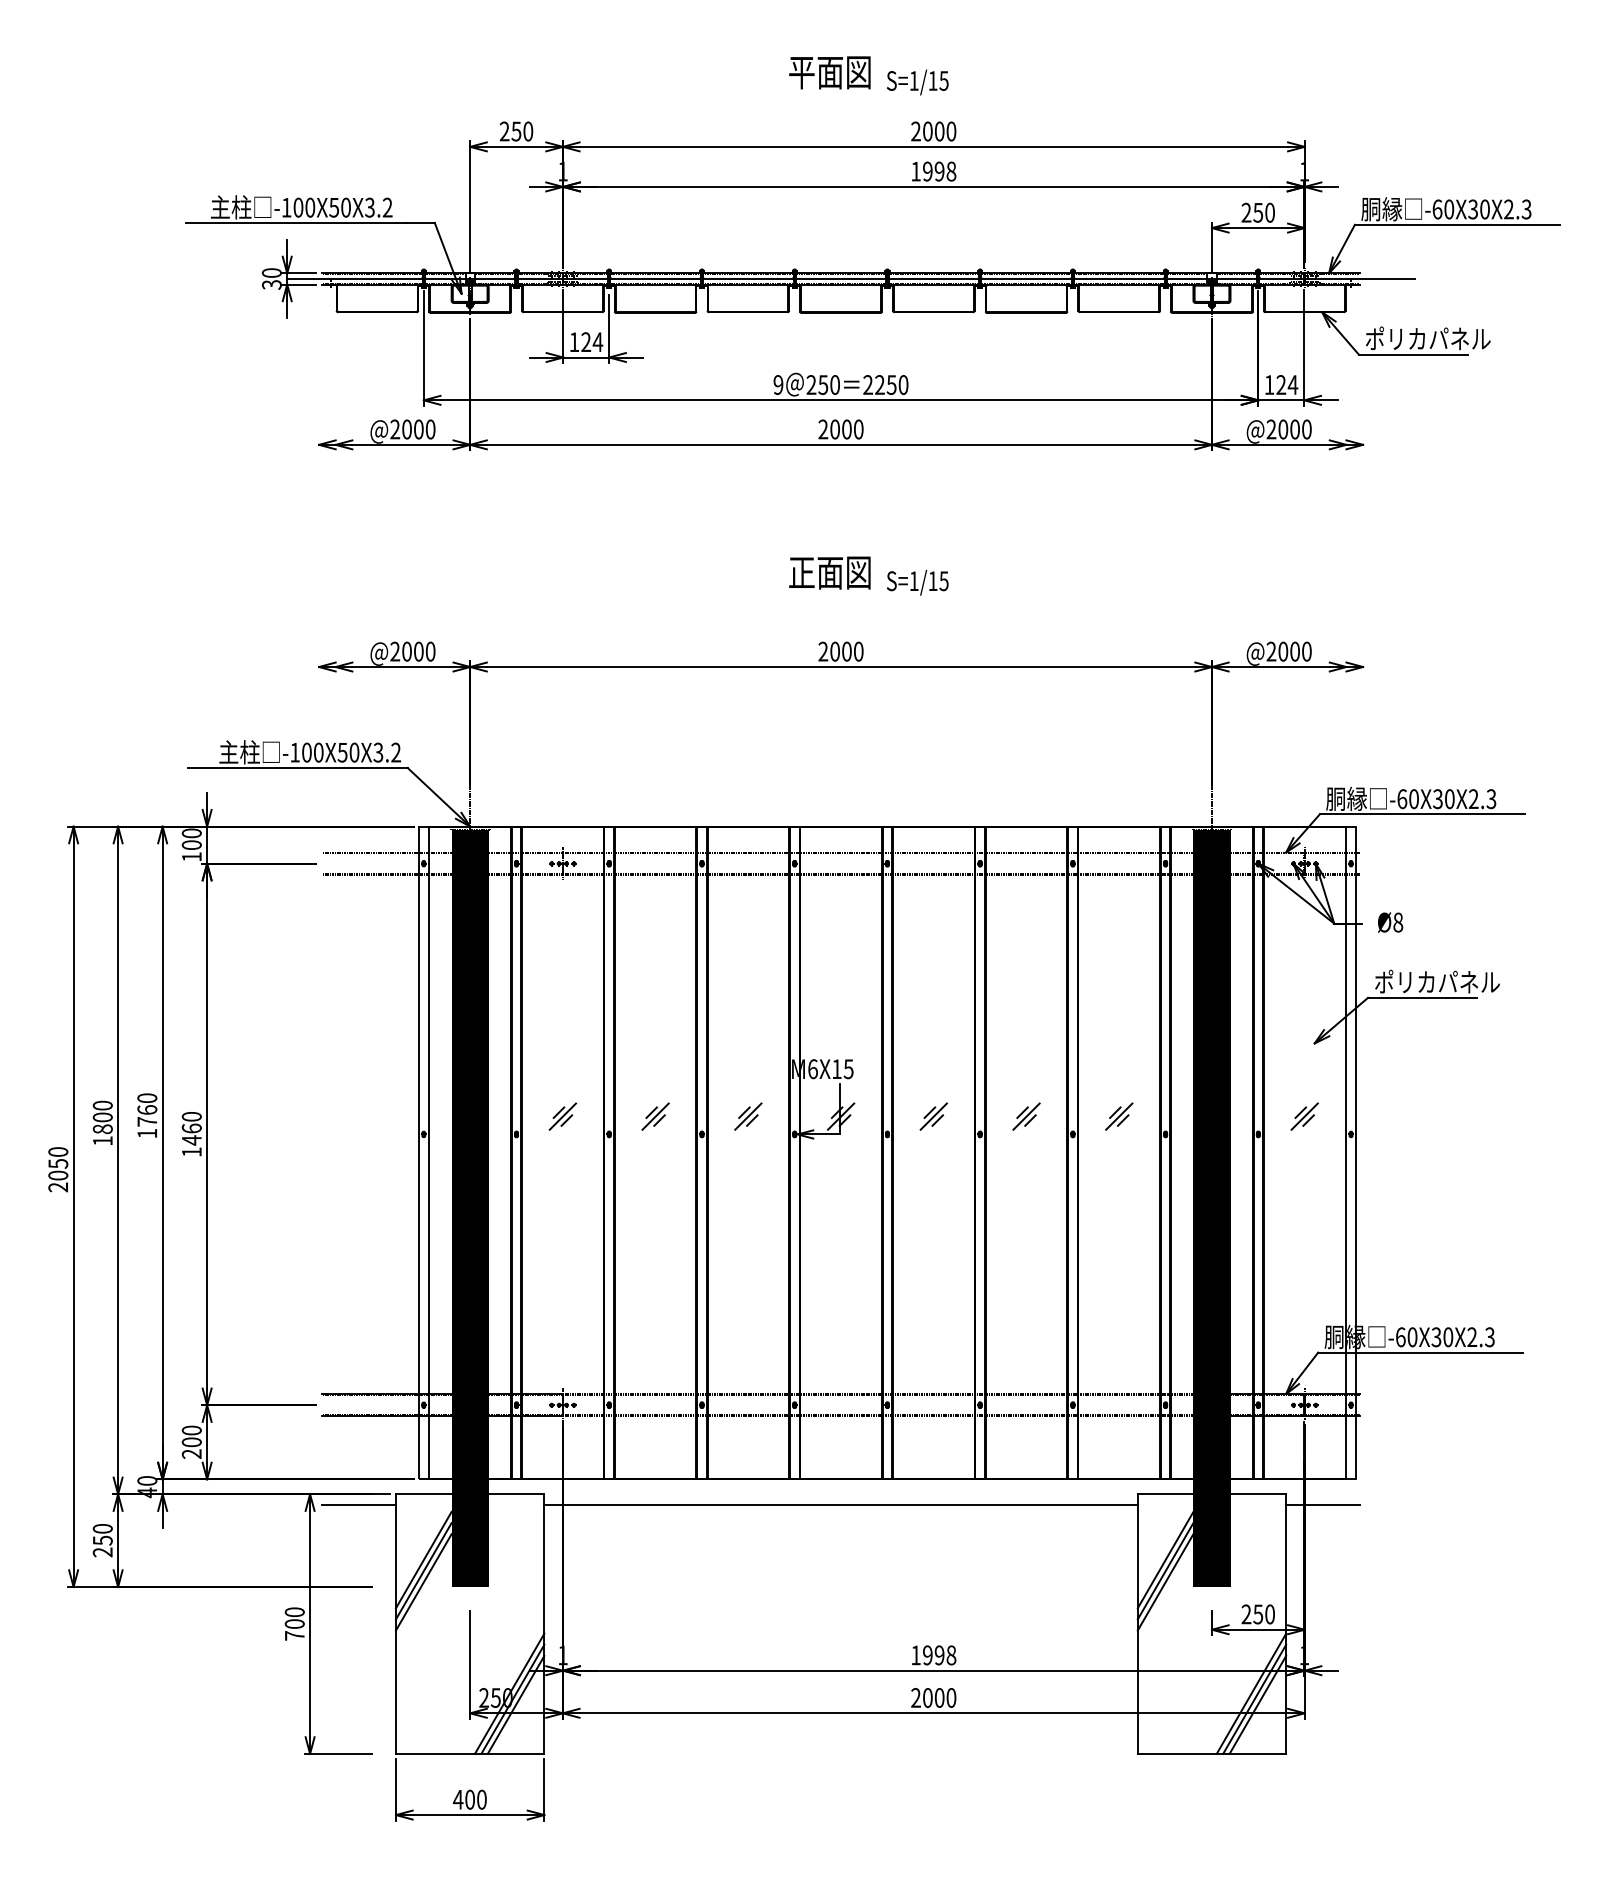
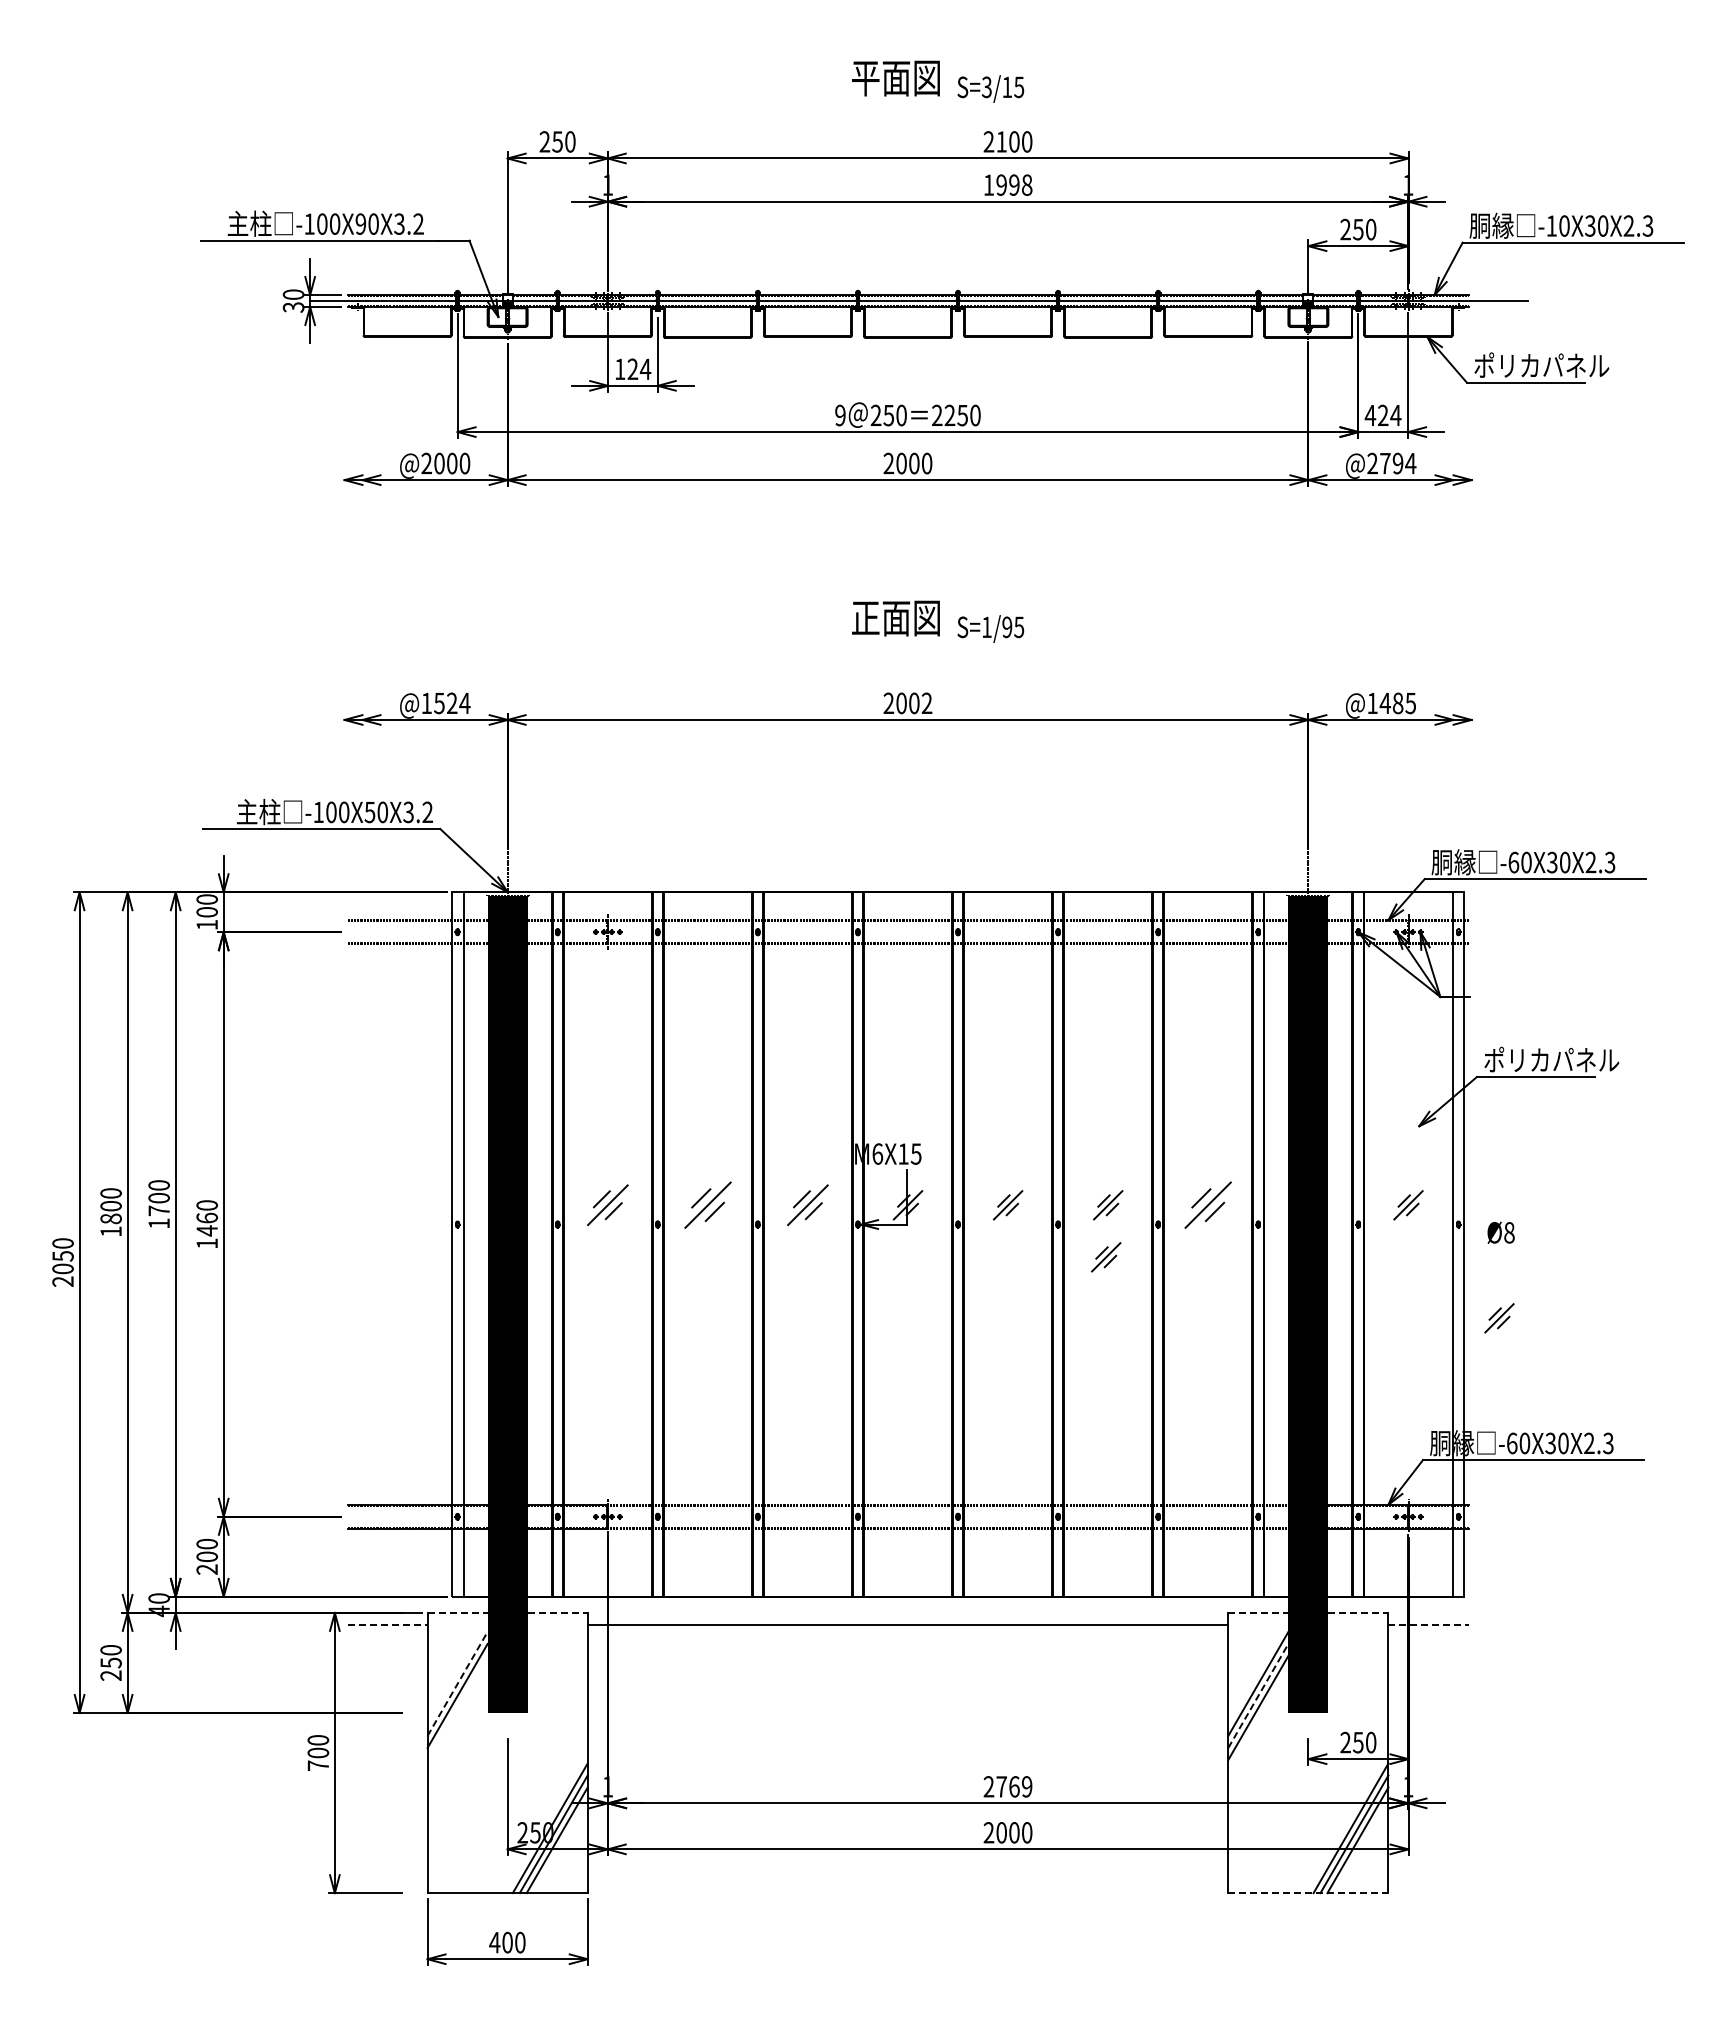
text: (913, 81) -> (986, 87), S=1/15 -> S=3/15
text: (927, 131) -> (1001, 141), 2000 -> 2100
text: (333, 207) -> (360, 223), -100X50X3.2 -> -100X90X3.2
text: (1437, 208) -> (1551, 225), -60X30X2.3 -> -10X30X2.3
text: (1269, 384) -> (1370, 415), 124 -> 424
text: (1295, 429) -> (1398, 463), @2000 -> @2794
text: (933, 581) -> (1007, 627), S=1/15 -> S=1/95
text: (412, 651) -> (445, 703), @2000 -> @1524
text: (858, 651) -> (926, 703), 2000 -> 2002
text: (1288, 651) -> (1391, 703), @2000 -> @1485
text: (1389, 922) -> (1500, 1232), moved
text: (146, 1109) -> (158, 1197), 1760 -> 1700
part: (562, 1116) -> (607, 1205), size x1.4
part: (655, 1116) -> (707, 1205), size x1.6
part: (747, 1116) -> (807, 1205), size x1.4
part: (1119, 1116) -> (1208, 1205), size x1.6
part: (1024, 1165) -> (1106, 1257), added
part: (1389, 1221) -> (1499, 1318), added
line: (424, 1493) -> (458, 1612), solid -> dashed
line: (517, 1493) -> (558, 1612), solid -> dashed
line: (1165, 1493) -> (1258, 1612), solid -> dashed
line: (1258, 1493) -> (1358, 1612), solid -> dashed
line: (359, 1504) -> (388, 1624), solid -> dashed
line: (1324, 1504) -> (1429, 1624), solid -> dashed
line: (423, 1559) -> (457, 1683), solid -> dashed
line: (1165, 1570) -> (1258, 1695), solid -> dashed
line: (423, 1581) -> (457, 1707), removed
text: (933, 1655) -> (1007, 1786), 1998 -> 2769
line: (1212, 1754) -> (1308, 1893), solid -> dashed

